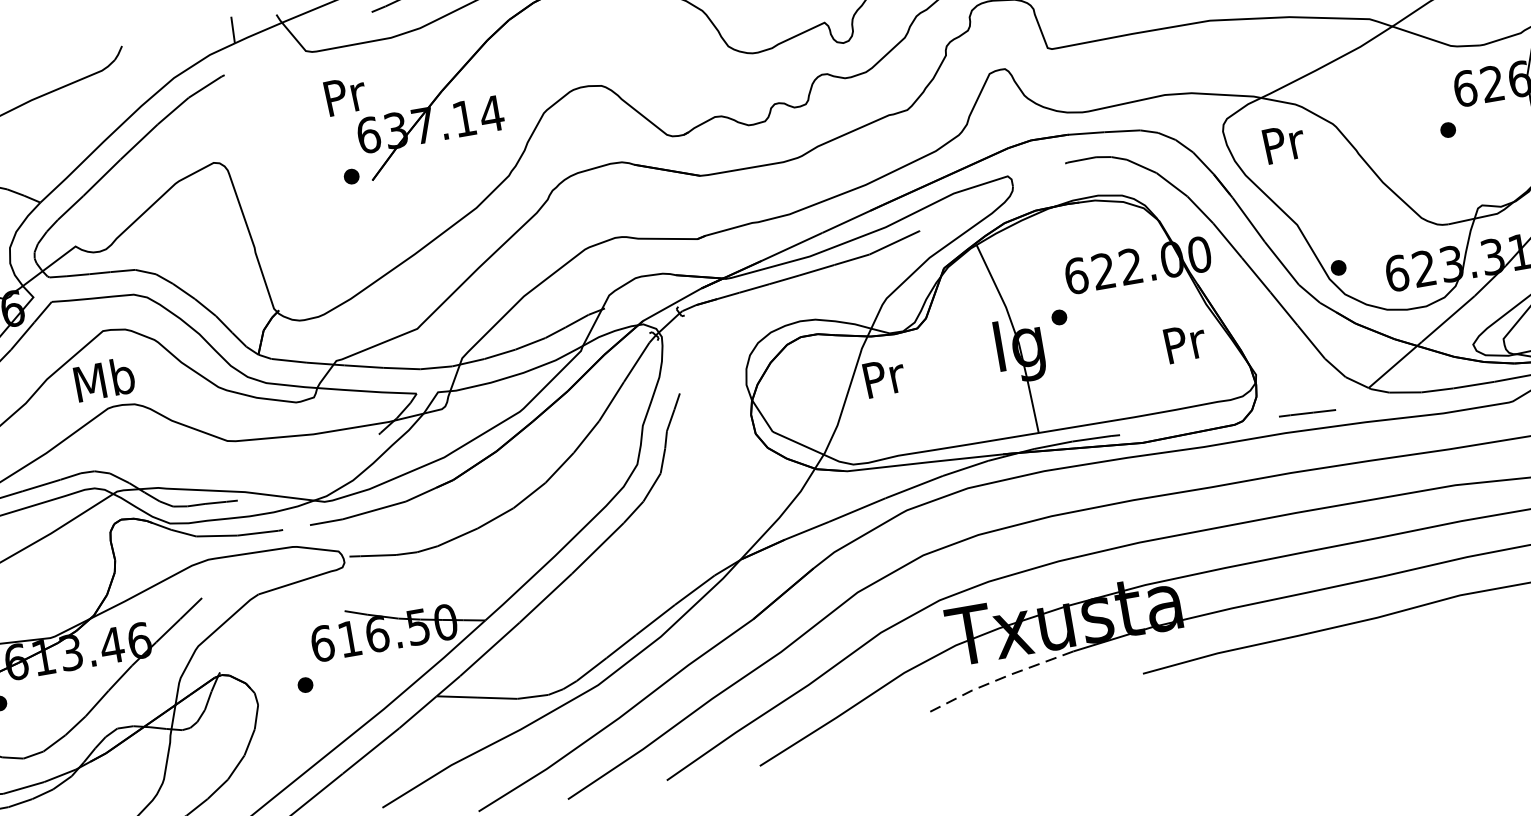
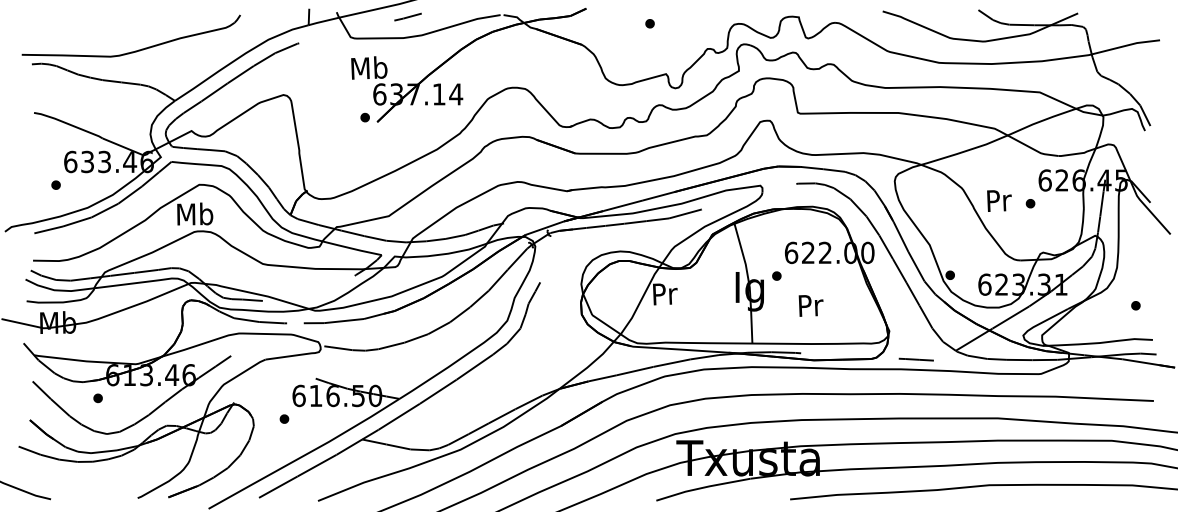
text: (344, 94) -> (369, 67), Pr -> Mb
text: (1284, 143) -> (999, 200), moved
text: (1184, 343) -> (810, 305), moved
line: (998, 678) -> (702, 487), dashed -> solid

